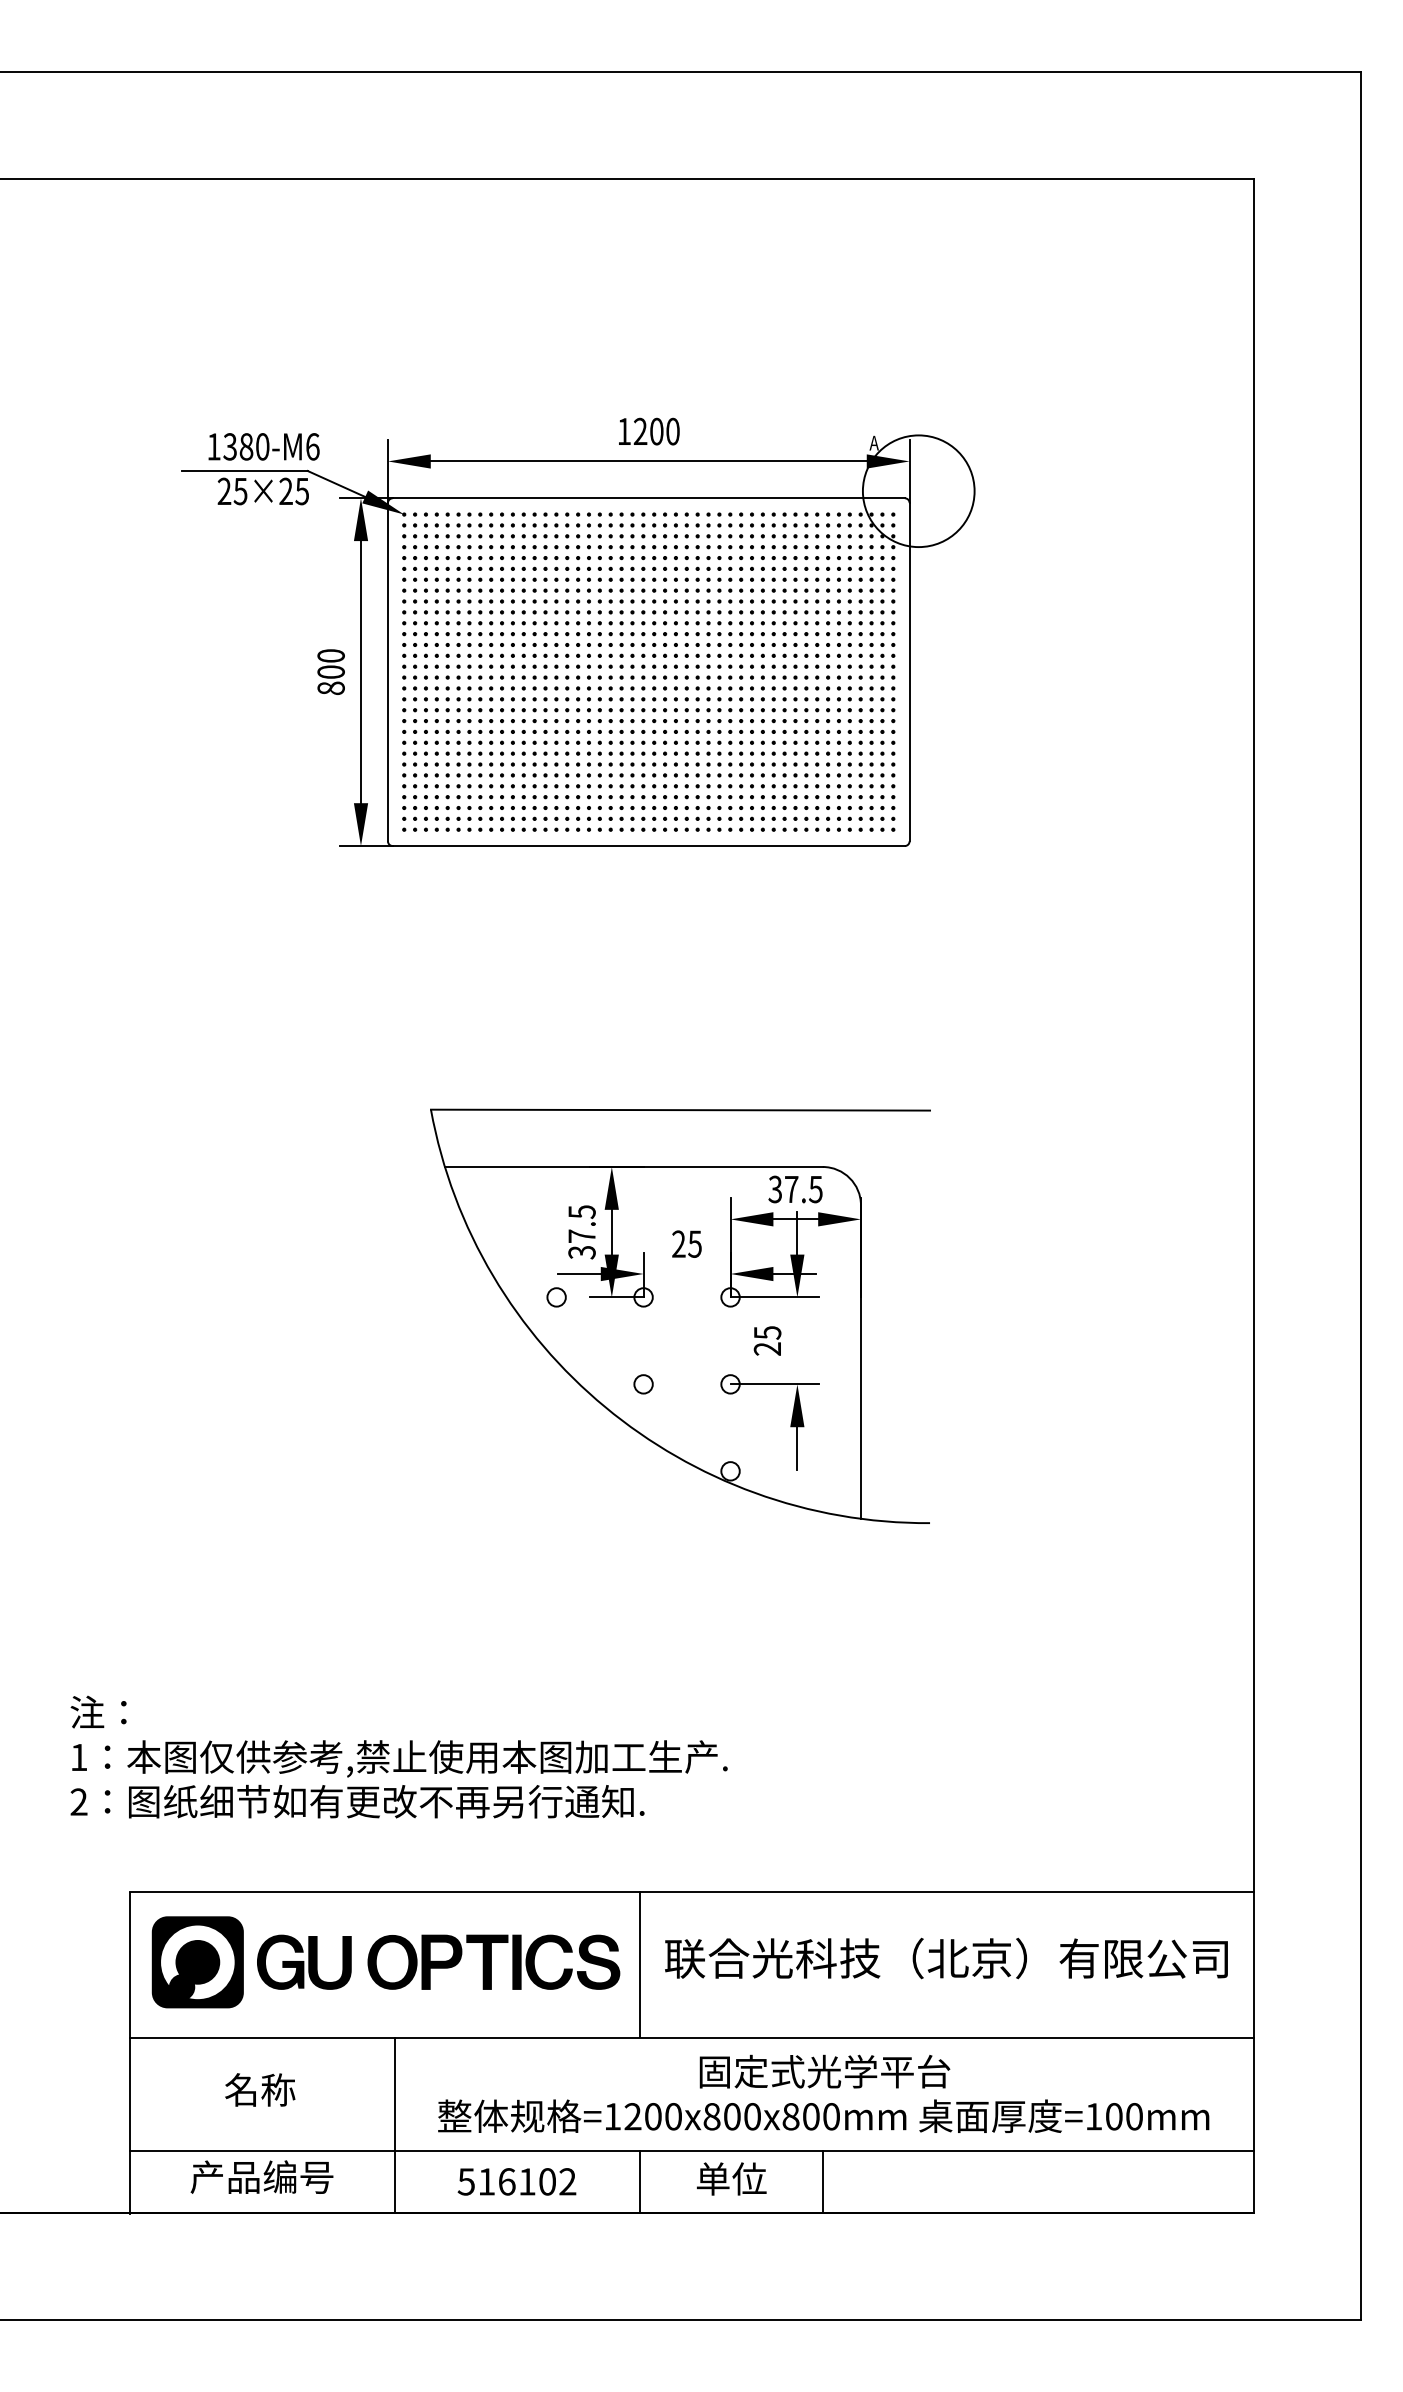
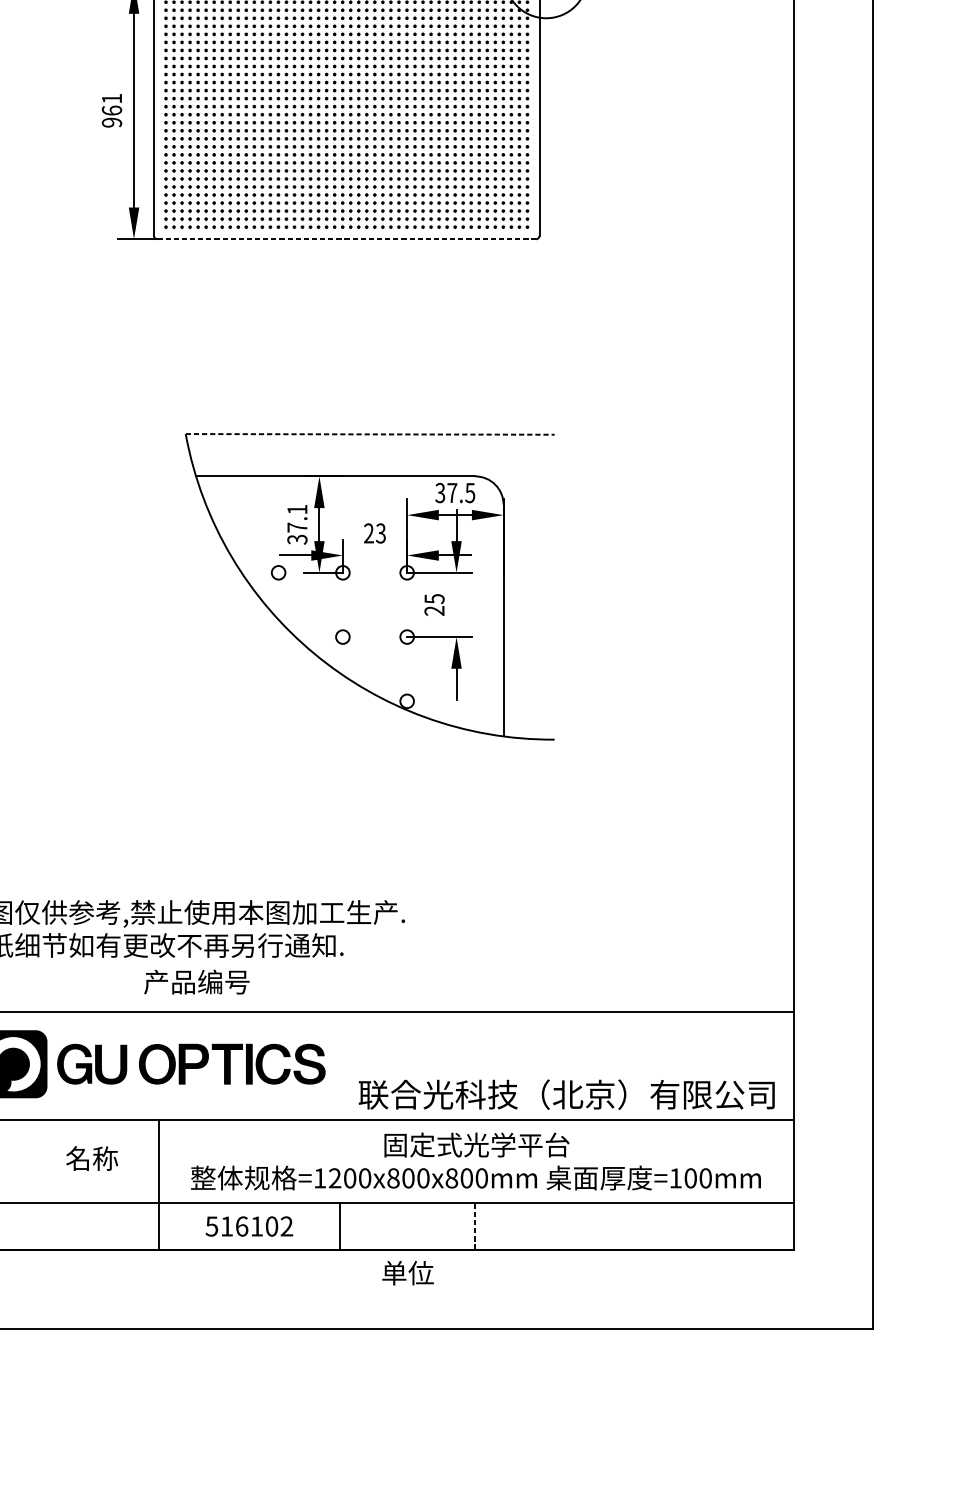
text: (330, 672) -> (111, 110), 800 -> 961
line: (649, 846) -> (347, 239), solid -> dashed
line: (680, 1110) -> (370, 434), solid -> dashed
text: (581, 1212) -> (297, 510), 37.5 -> 37.1
text: (695, 1243) -> (381, 532), 25 -> 23
text: (946, 1958) -> (566, 1094), moved
line: (639, 1964) -> (339, 1065), removed
text: (260, 2089) -> (92, 1158), moved
text: (261, 2176) -> (196, 981), moved
text: (731, 2178) -> (407, 1272), moved
line: (822, 2181) -> (475, 1226), solid -> dashed

